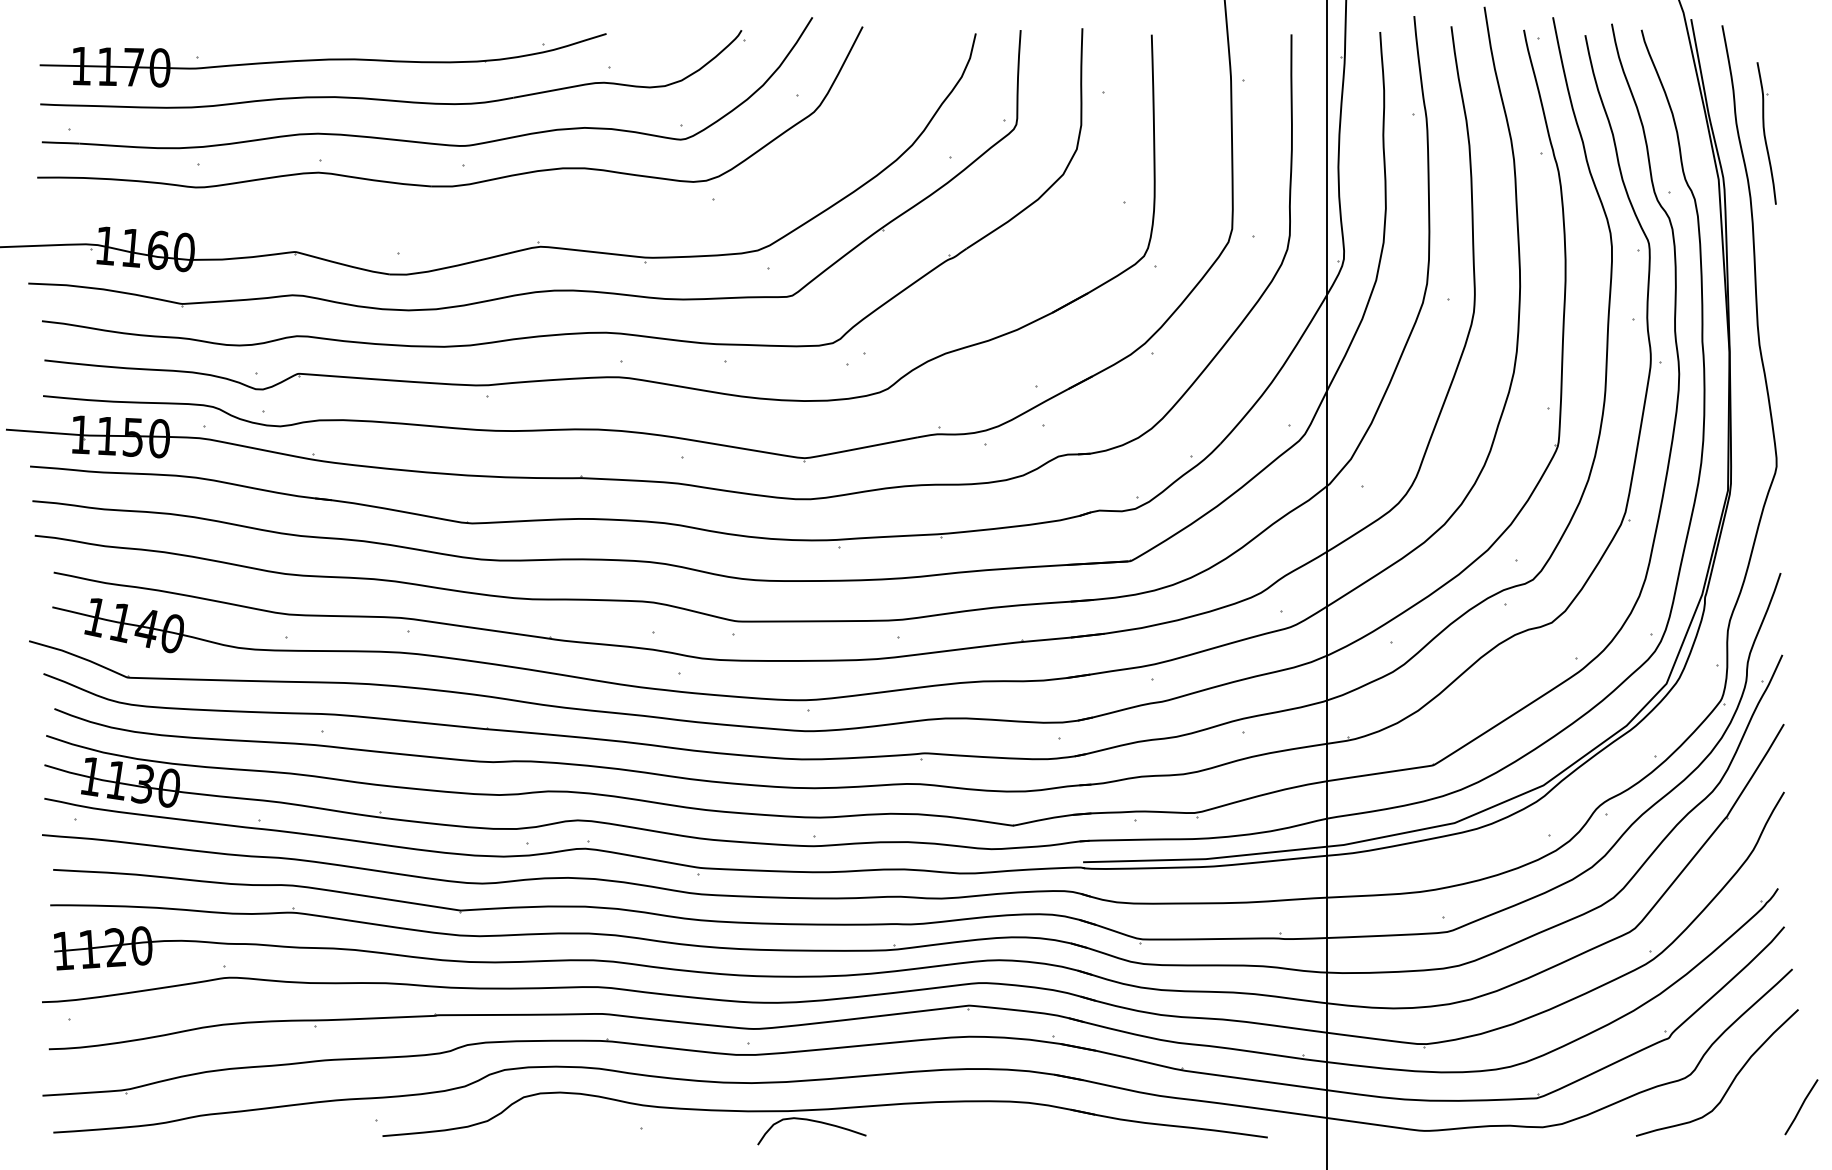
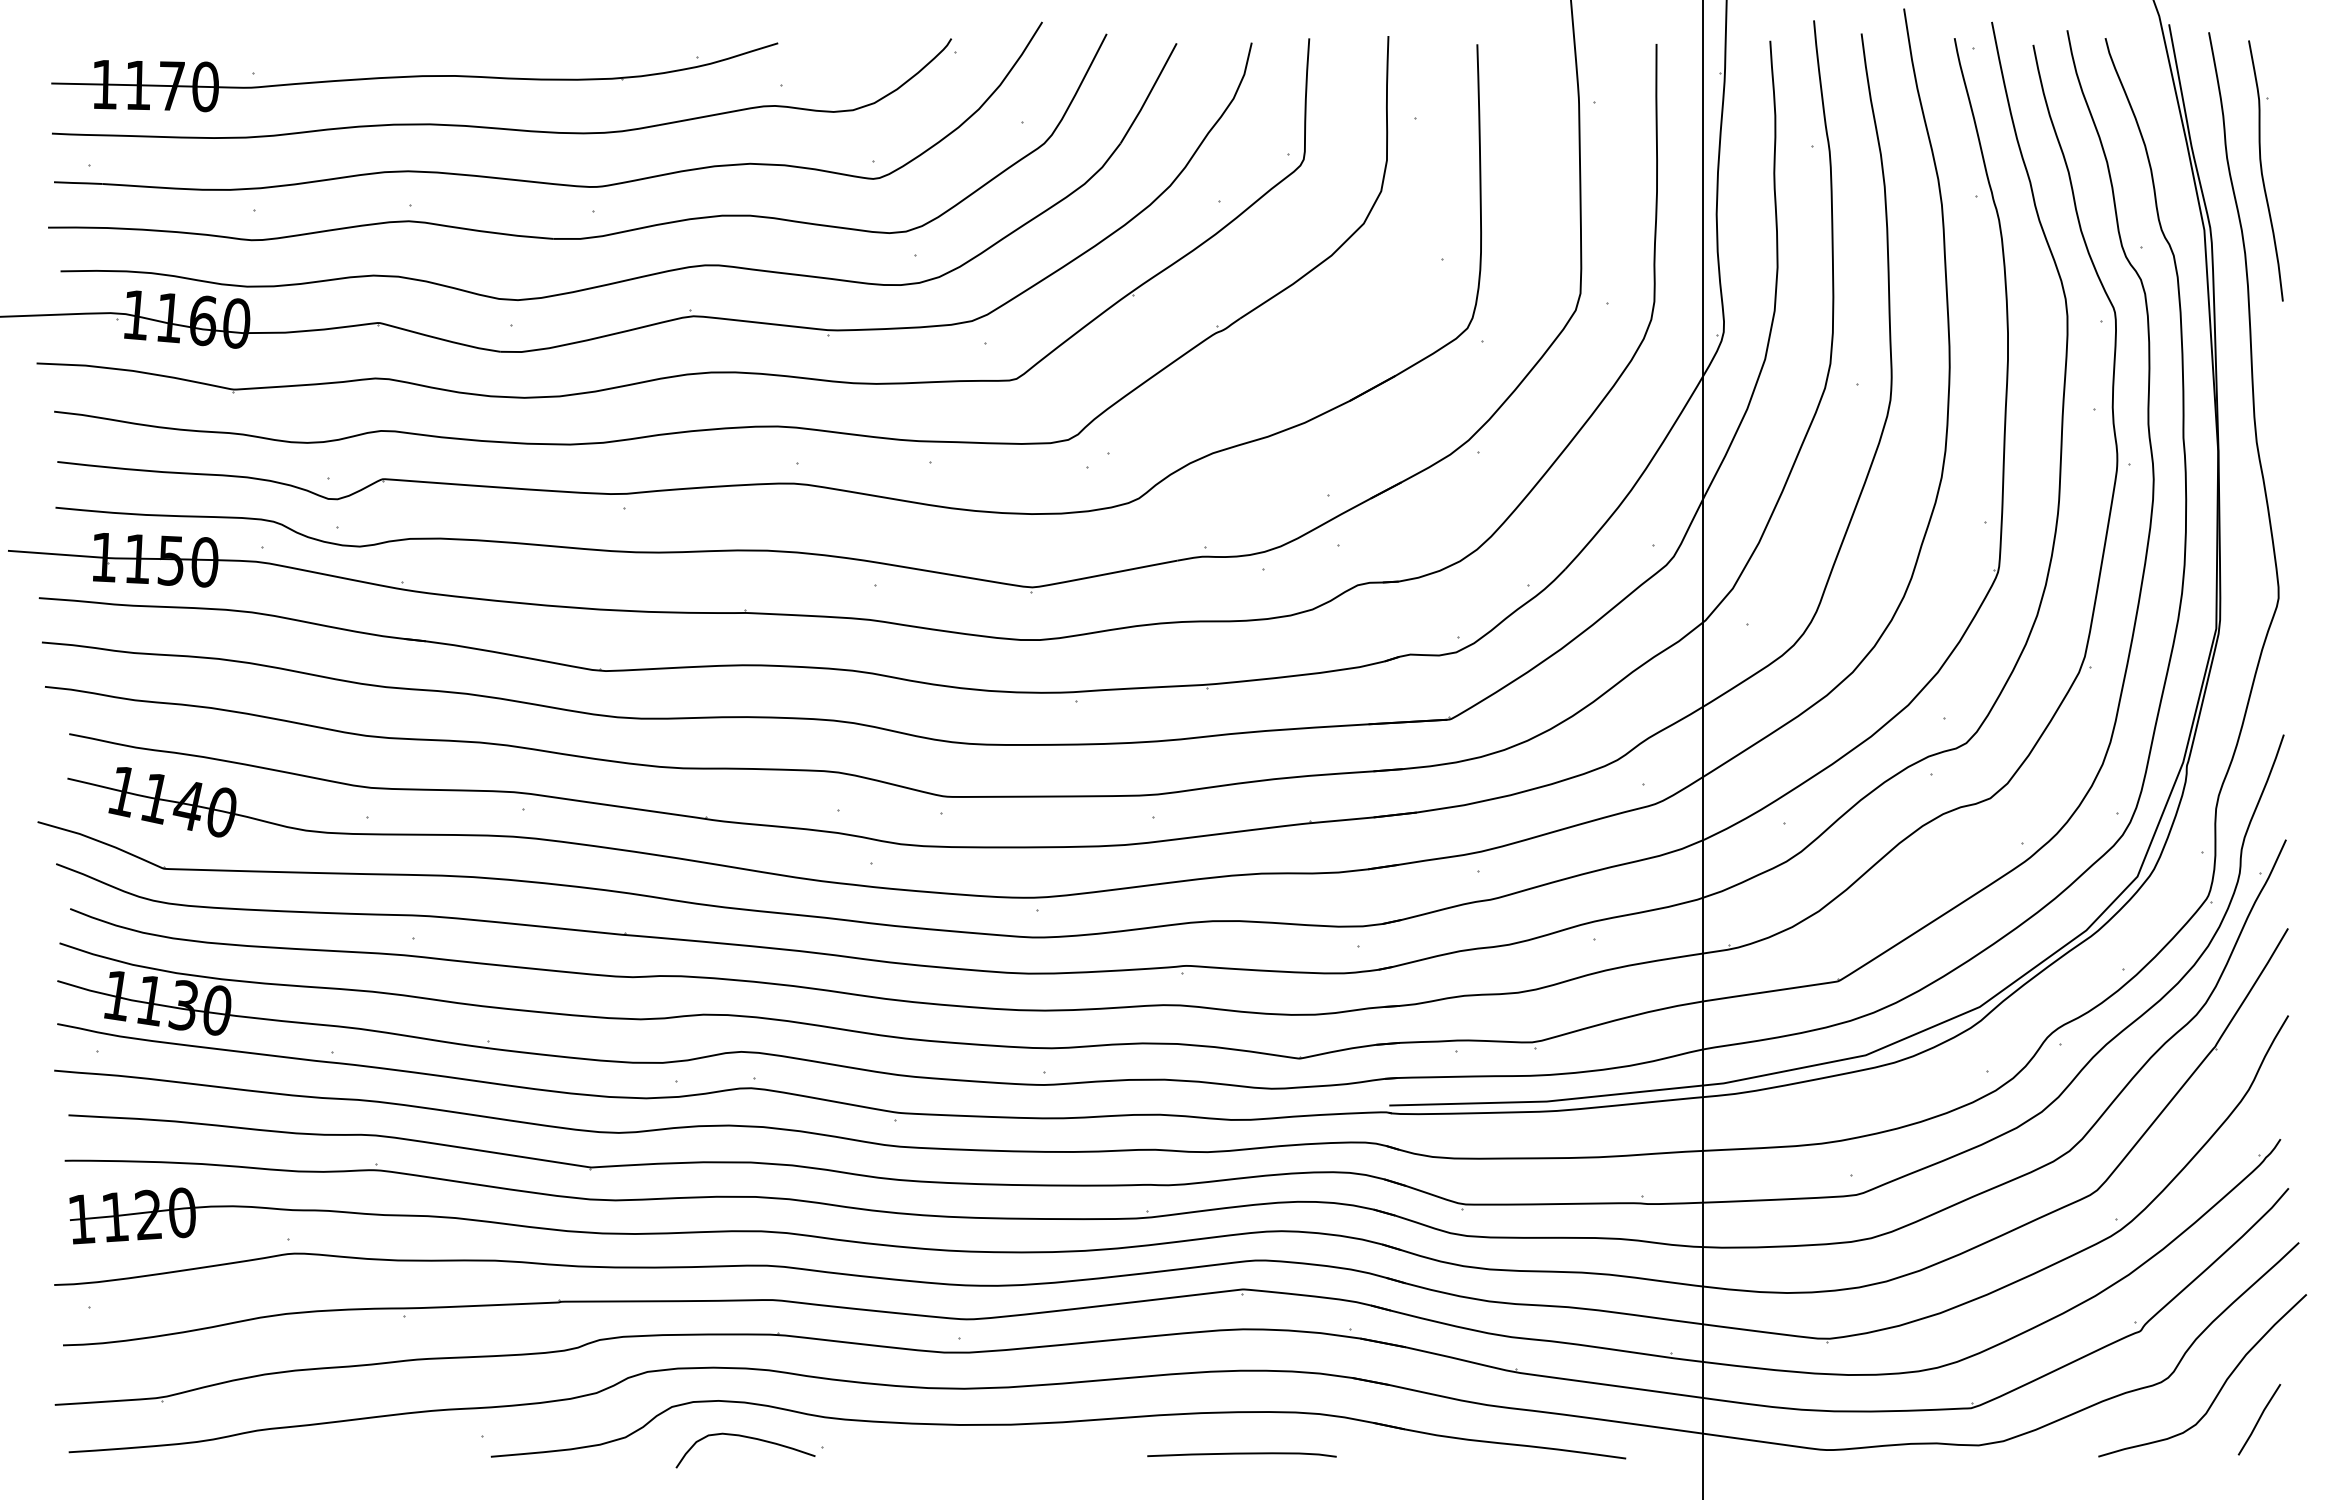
part: (1766, 133) -> (2265, 170), size x1.43
part: (500, 214) -> (642, 275), added
line: (1801, 1107) -> (2259, 1419), moved
curve: (814, 1121) -> (748, 1438), moved
curve: (967, 1134) -> (1241, 1454), added

